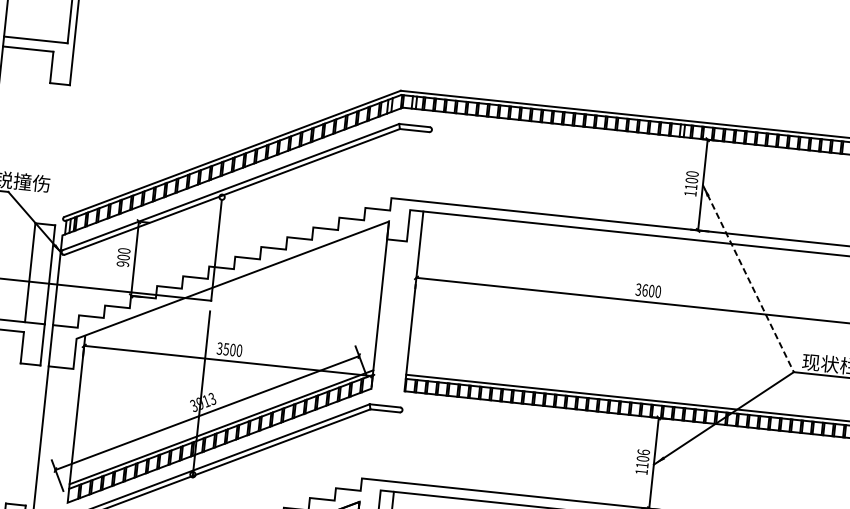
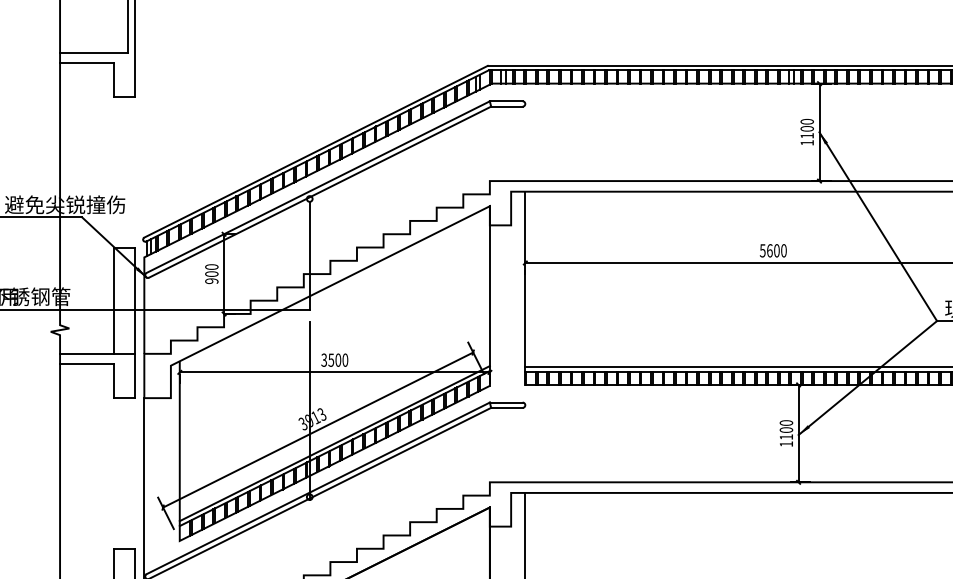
line: (748, 279) -> (878, 227), dashed -> solid
text: (638, 289) -> (762, 250), 3600 -> 5600
text: (642, 451) -> (785, 422), 1106 -> 1100

